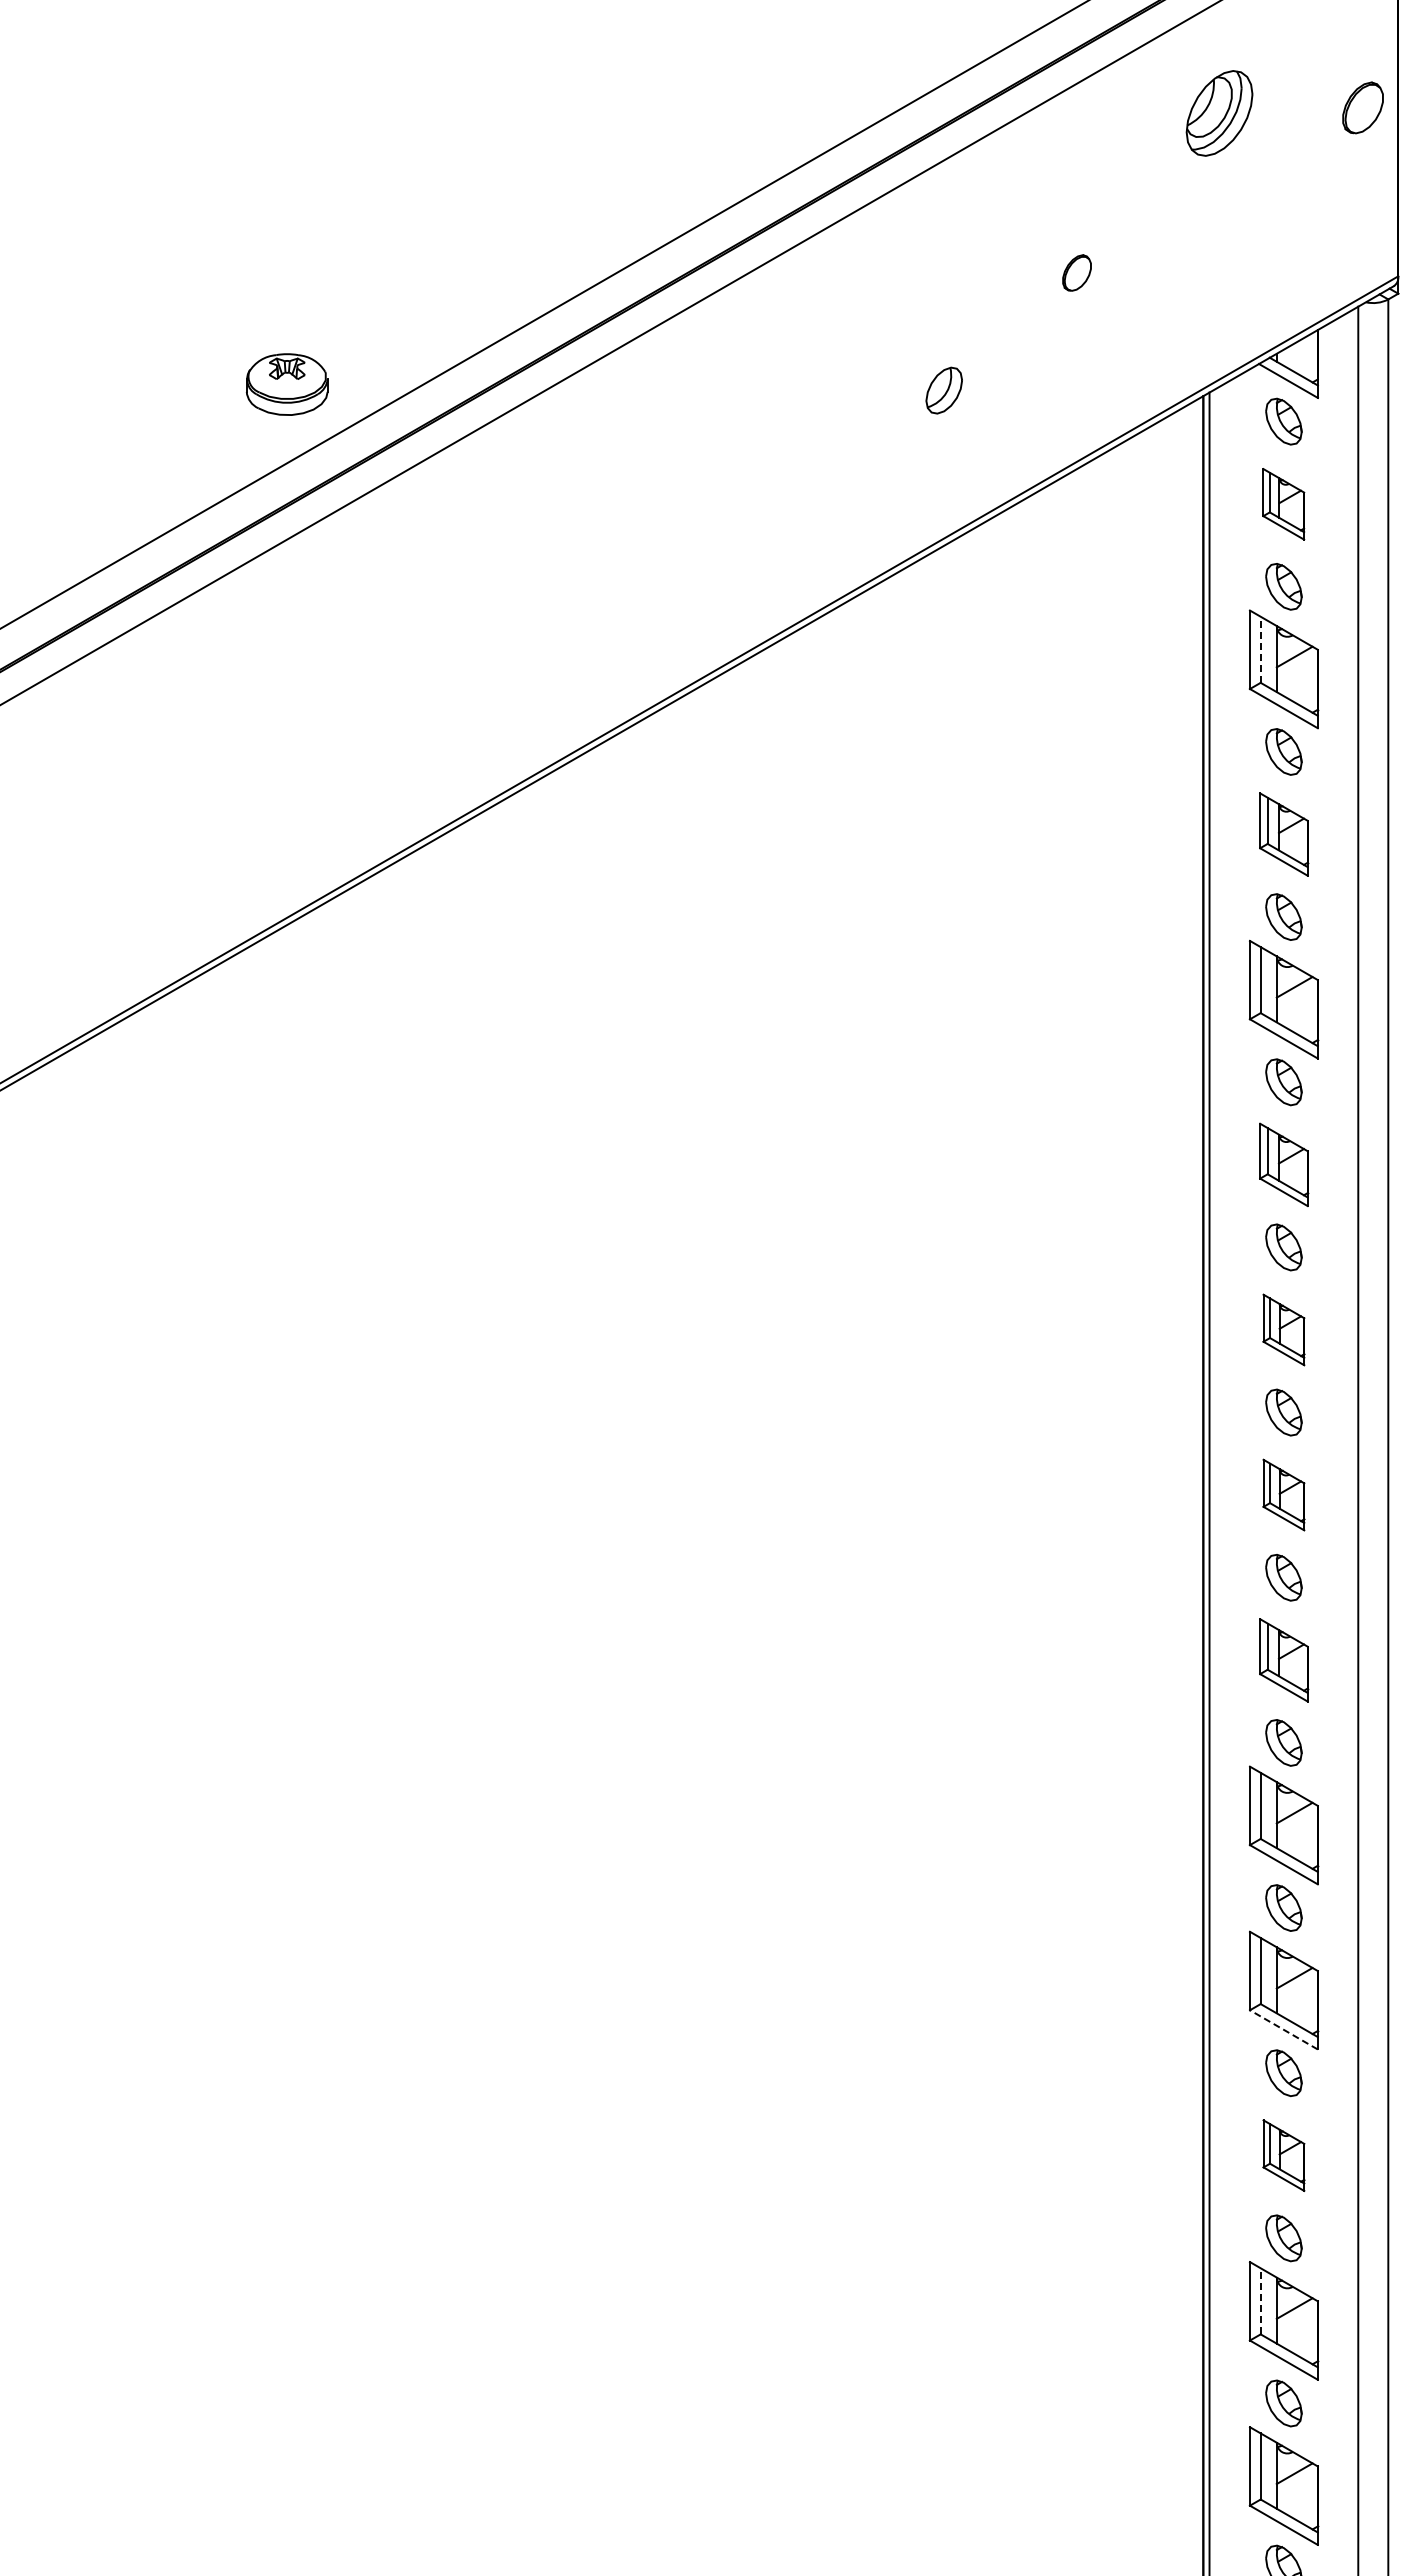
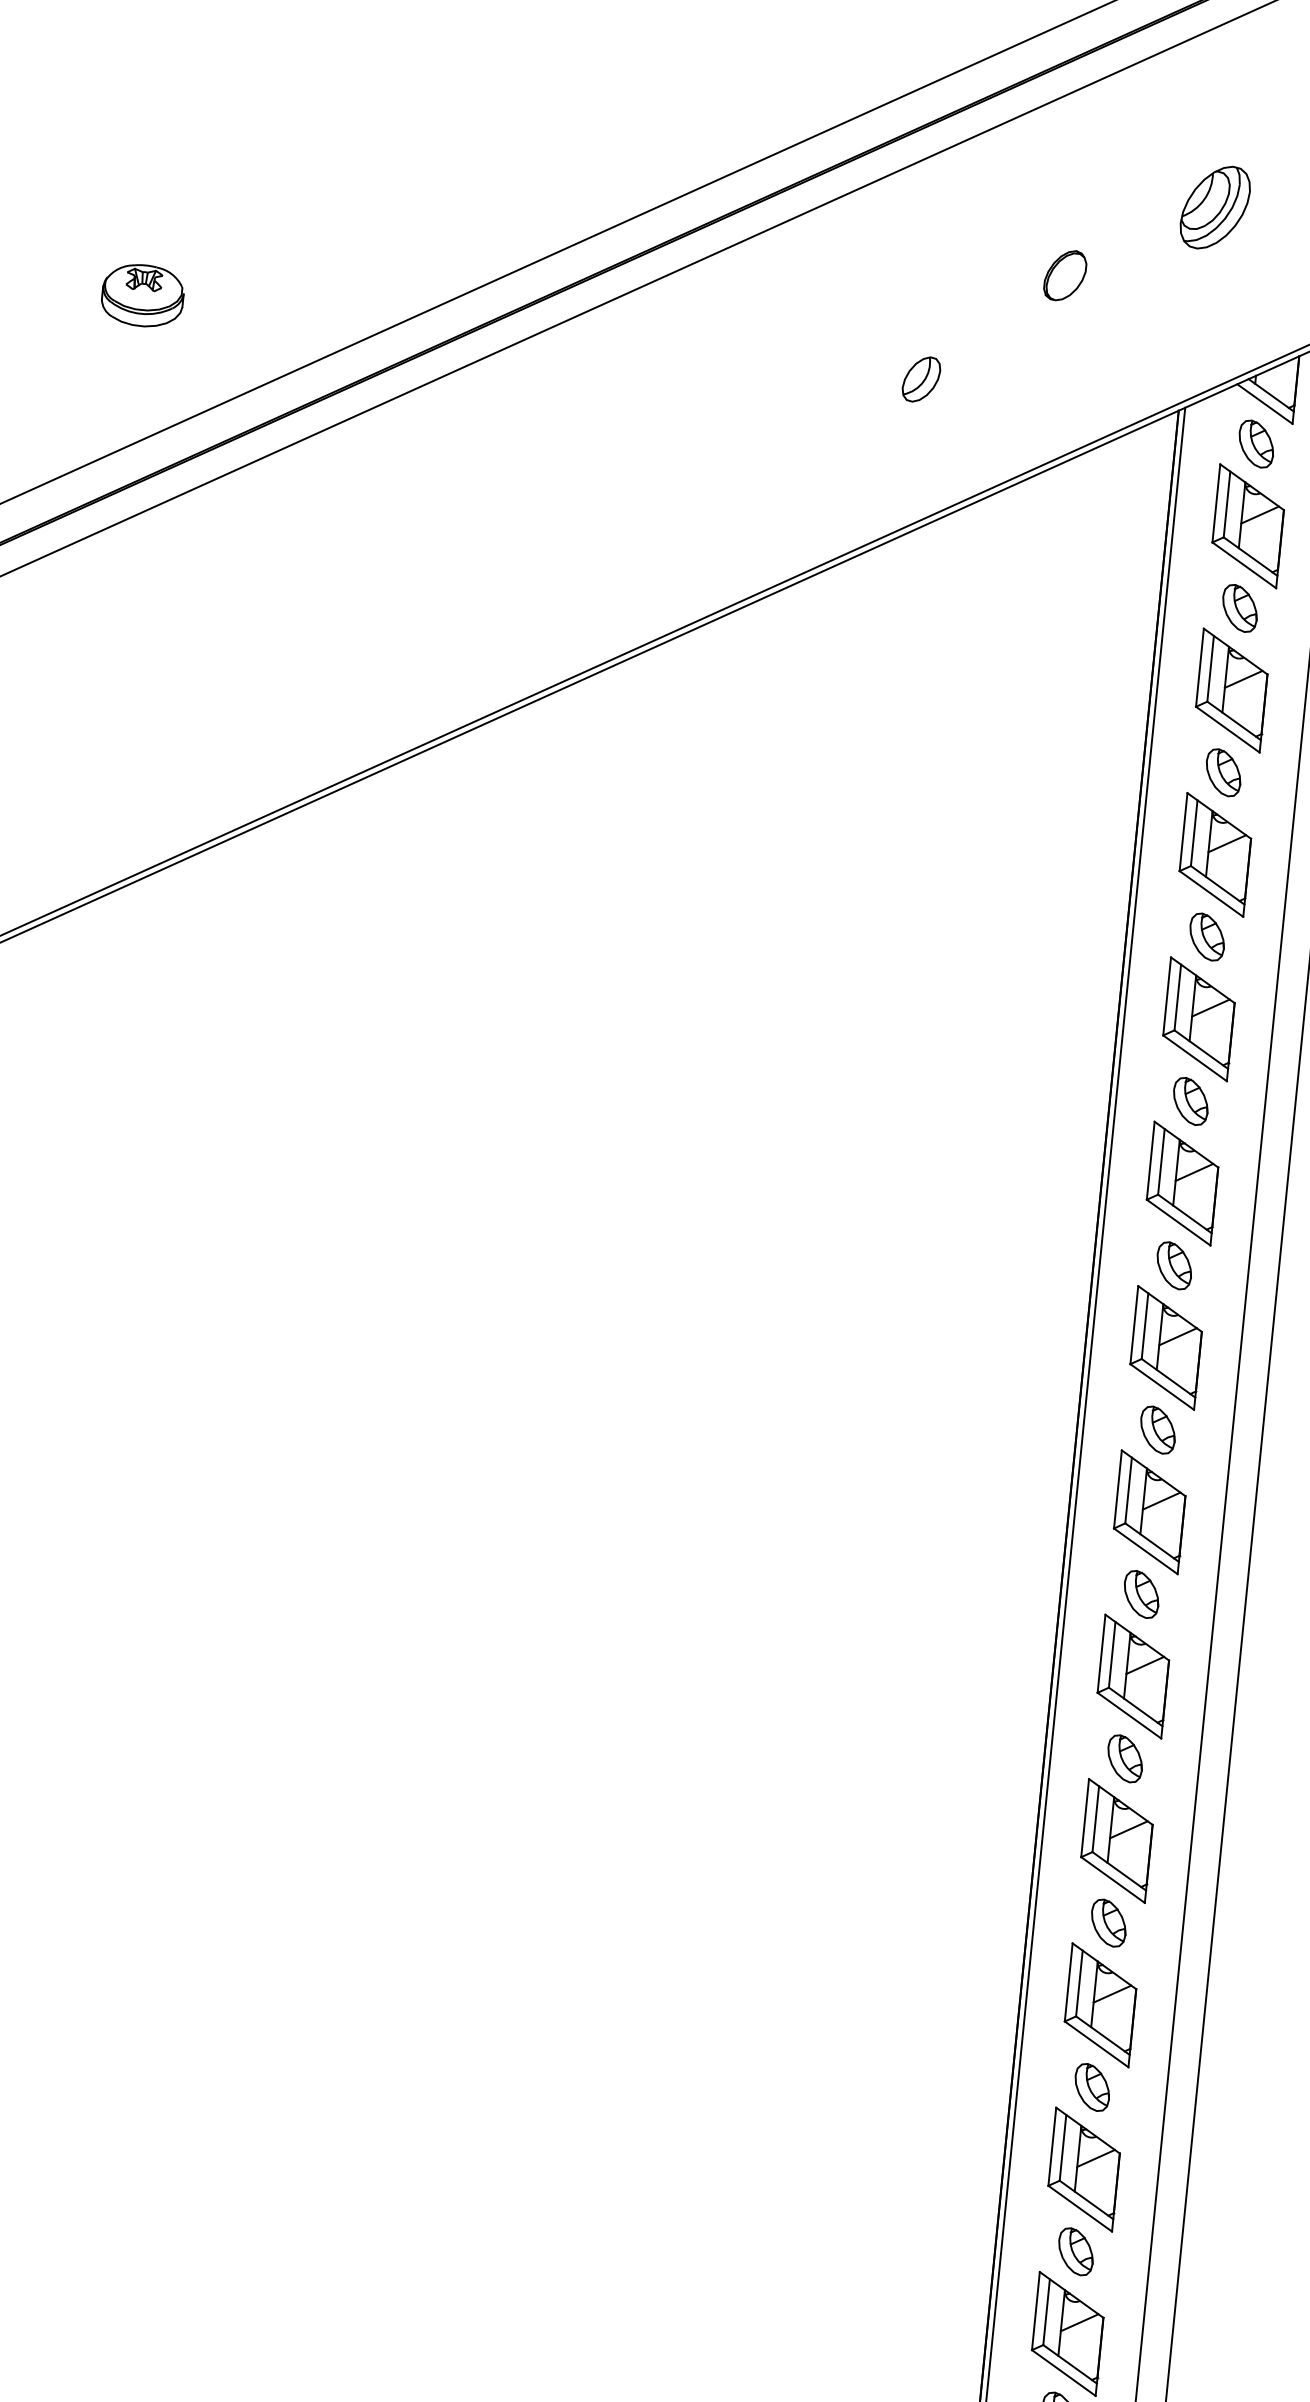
part: (1219, 113) -> (1215, 207), moved
part: (1076, 272) -> (1064, 275), size x1.43
part: (286, 384) -> (142, 295), moved
part: (1283, 504) -> (1247, 526), size x1.67
line: (1260, 649) -> (1210, 668), dashed -> solid
part: (1283, 834) -> (1214, 854), size x1.43
part: (1283, 1164) -> (1182, 1183), size x1.43
part: (1283, 1329) -> (1165, 1347), size x1.67
part: (1283, 1494) -> (1149, 1511), size x1.67
part: (1283, 1660) -> (1132, 1676), size x1.43
line: (1283, 2029) -> (1096, 2043), dashed -> solid
part: (1283, 2155) -> (1083, 2169), size x1.67
line: (1260, 2300) -> (1046, 2311), dashed -> solid

